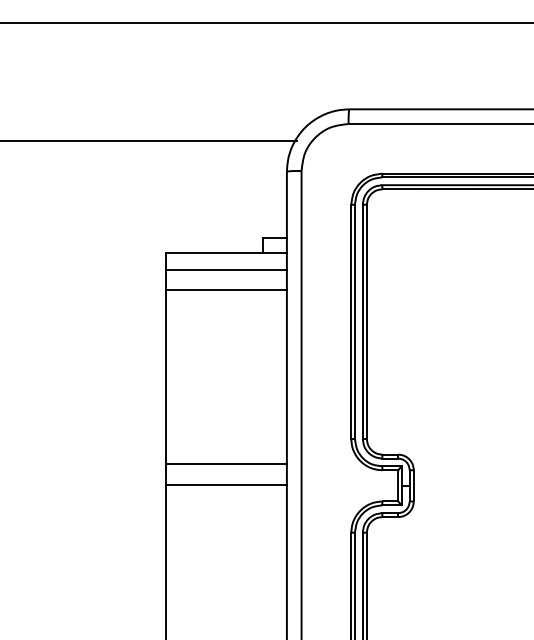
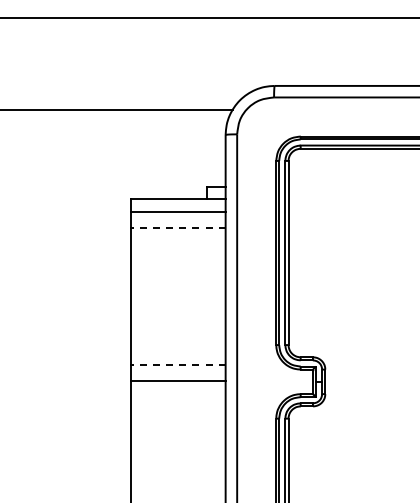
line: (226, 290) -> (178, 228), solid -> dashed
line: (226, 463) -> (178, 364), solid -> dashed

